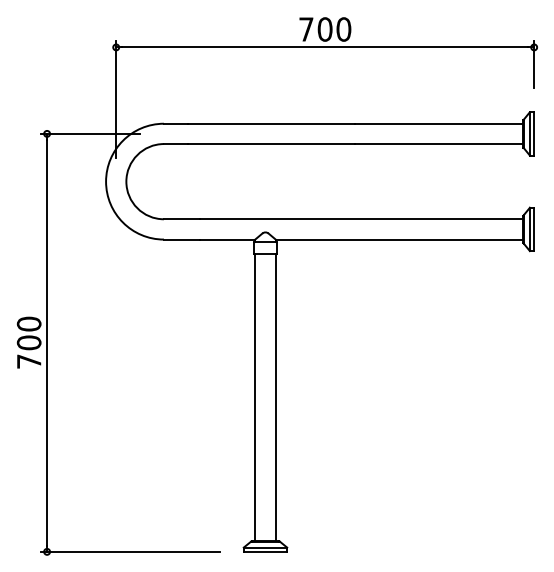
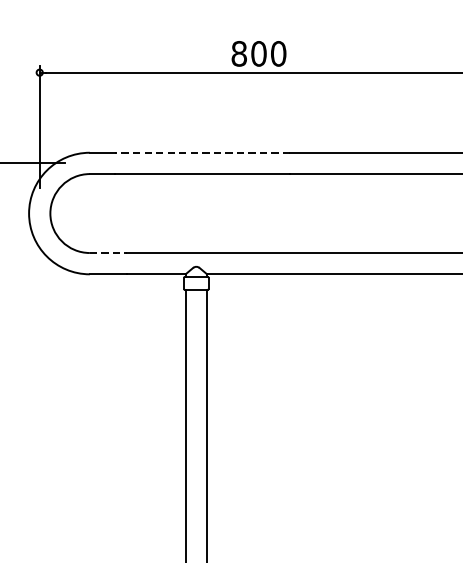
text: (306, 29) -> (239, 53), 700 -> 800
line: (271, 123) -> (202, 152), solid -> dashed
line: (181, 219) -> (108, 253), solid -> dashed

